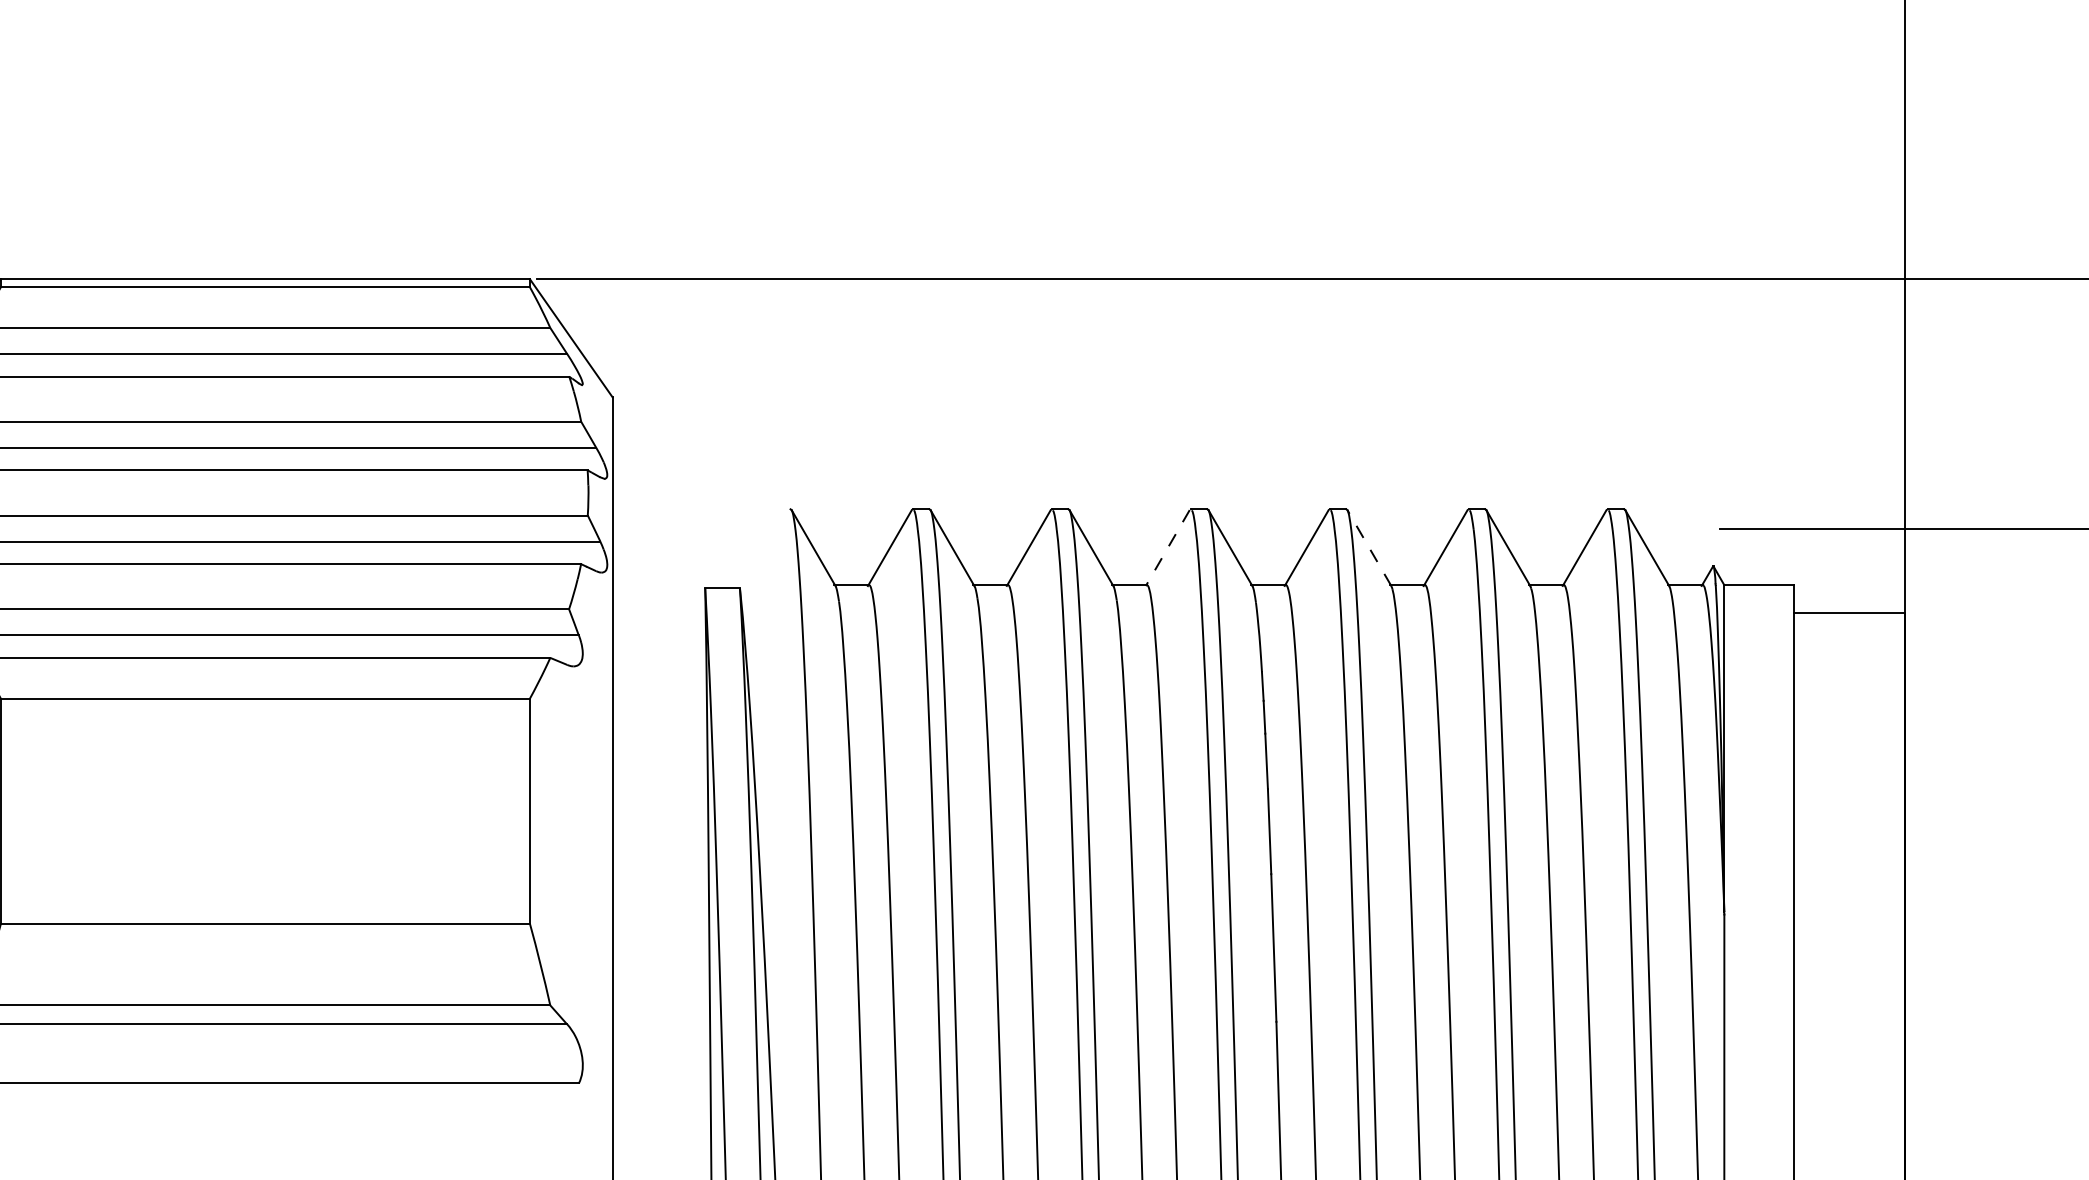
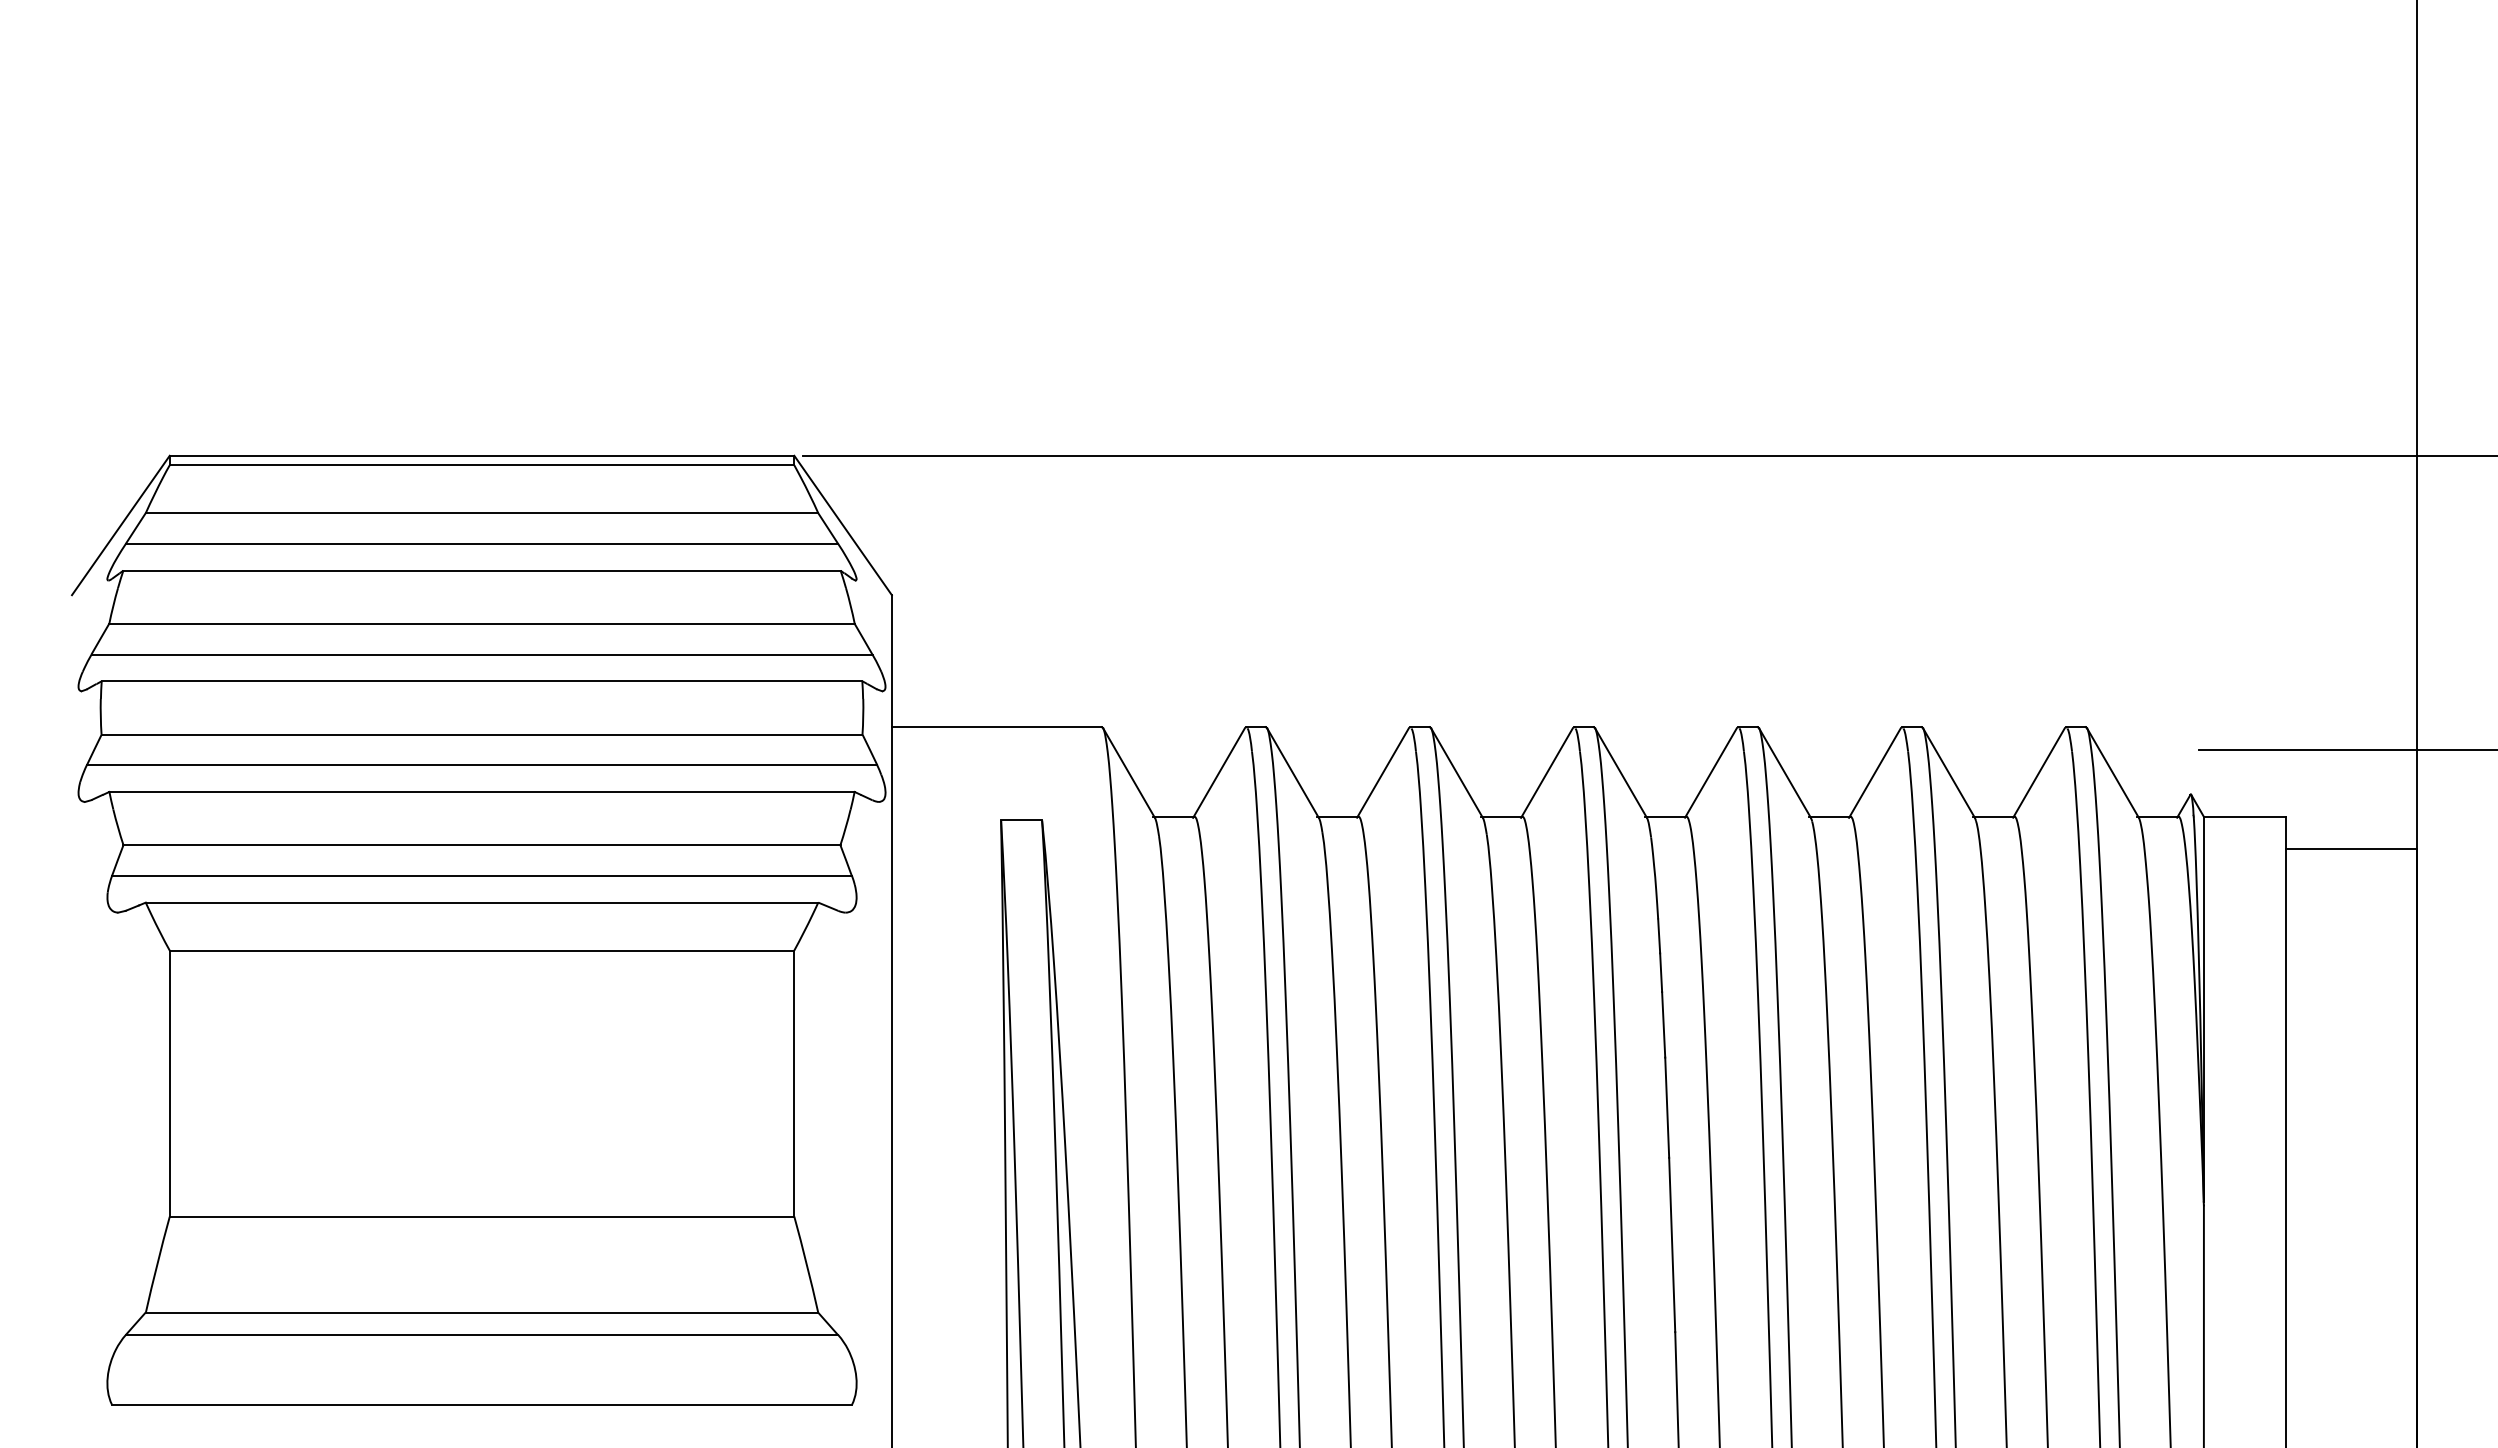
line: (701, 509) -> (996, 727), added
line: (1368, 547) -> (1784, 772), dashed -> solid
line: (1168, 548) -> (1547, 773), dashed -> solid

